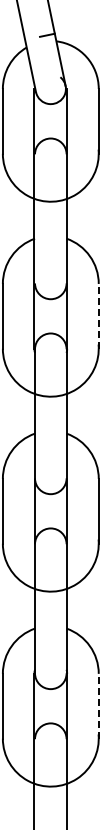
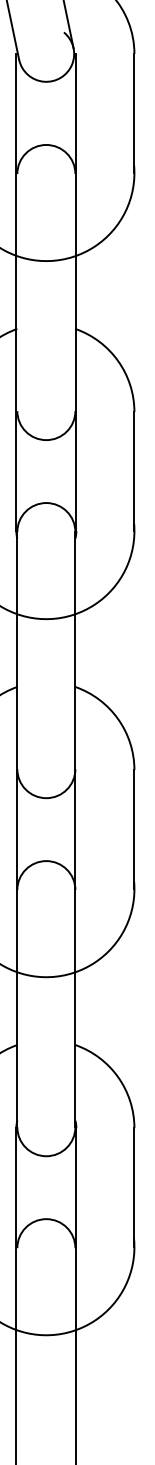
line: (98, 315) -> (133, 469), dashed -> solid
line: (98, 705) -> (133, 1186), dashed -> solid

